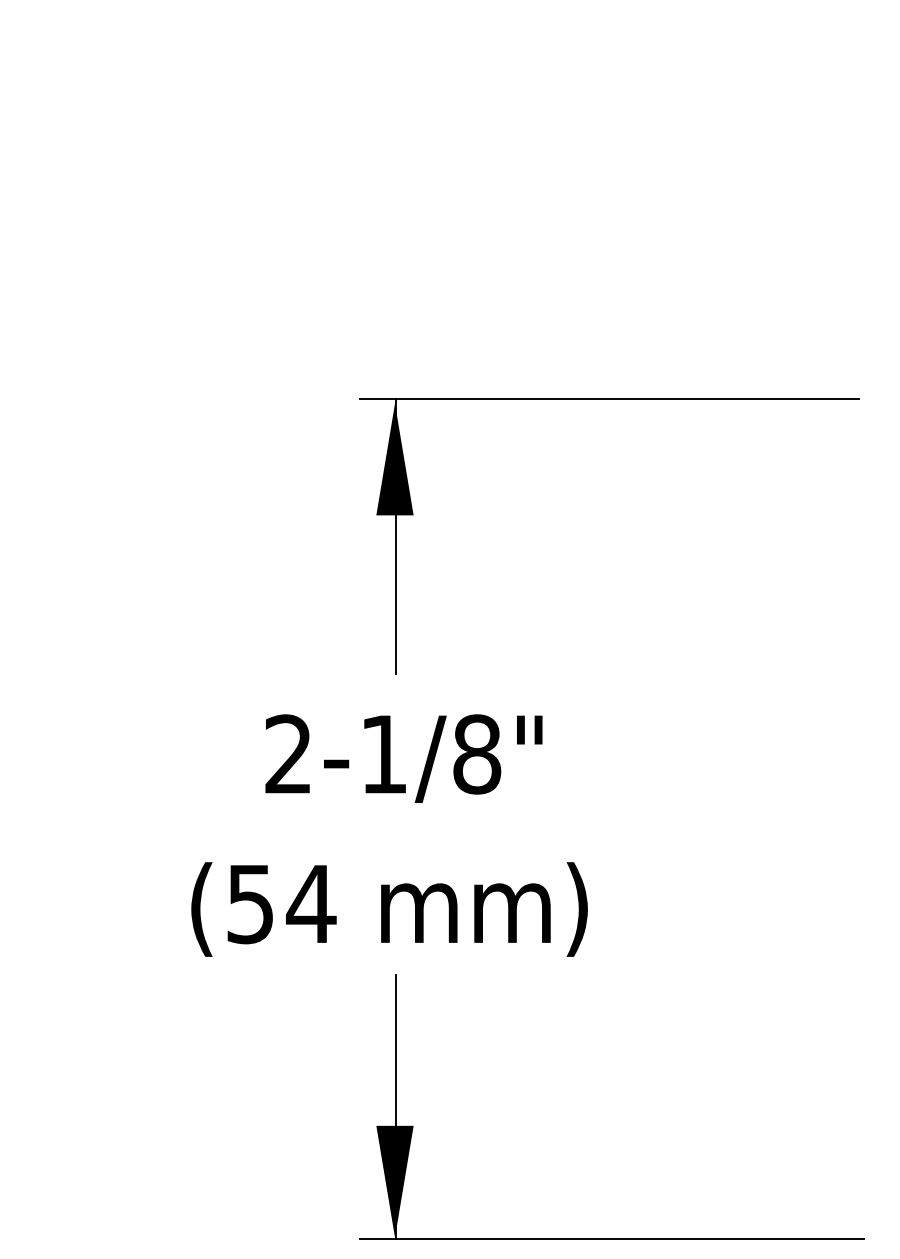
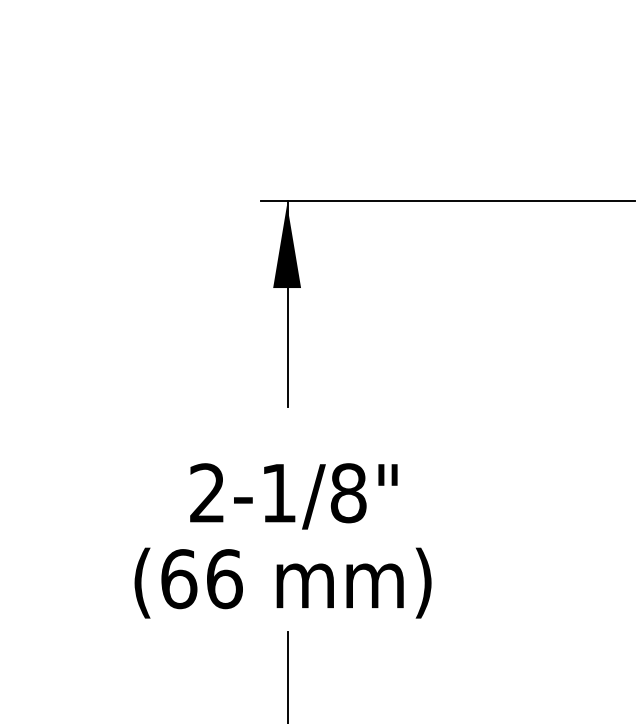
text: (403, 758) -> (293, 496), moved
text: (281, 904) -> (202, 579), (54 -> (66

